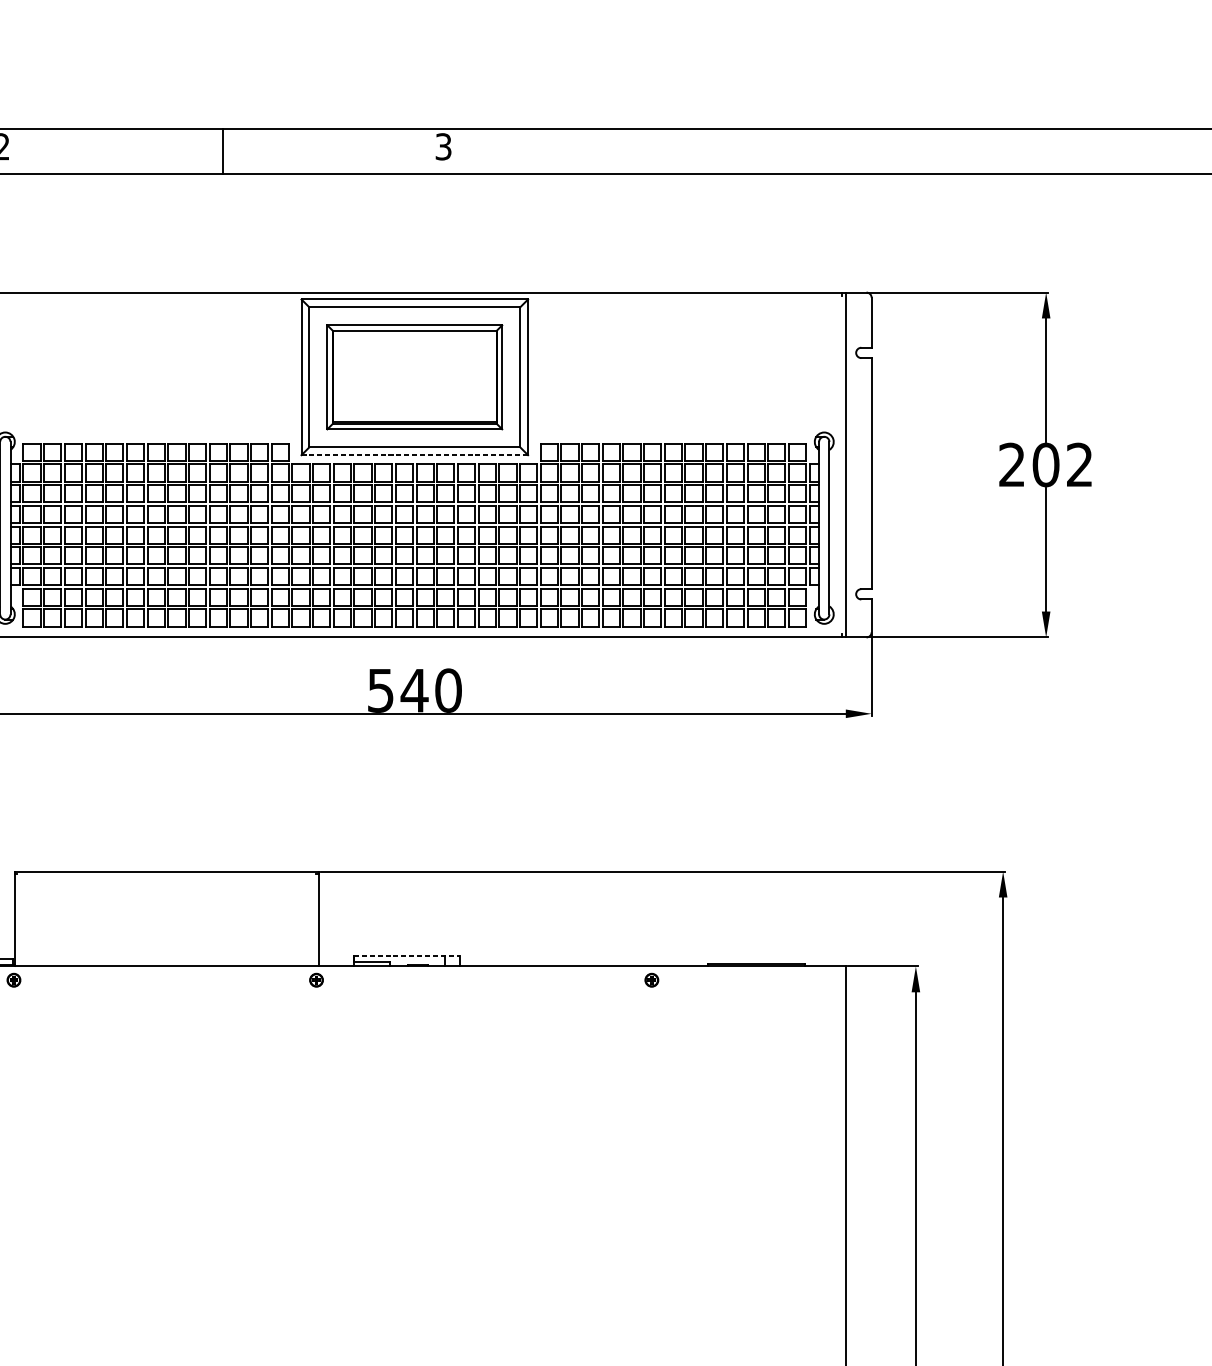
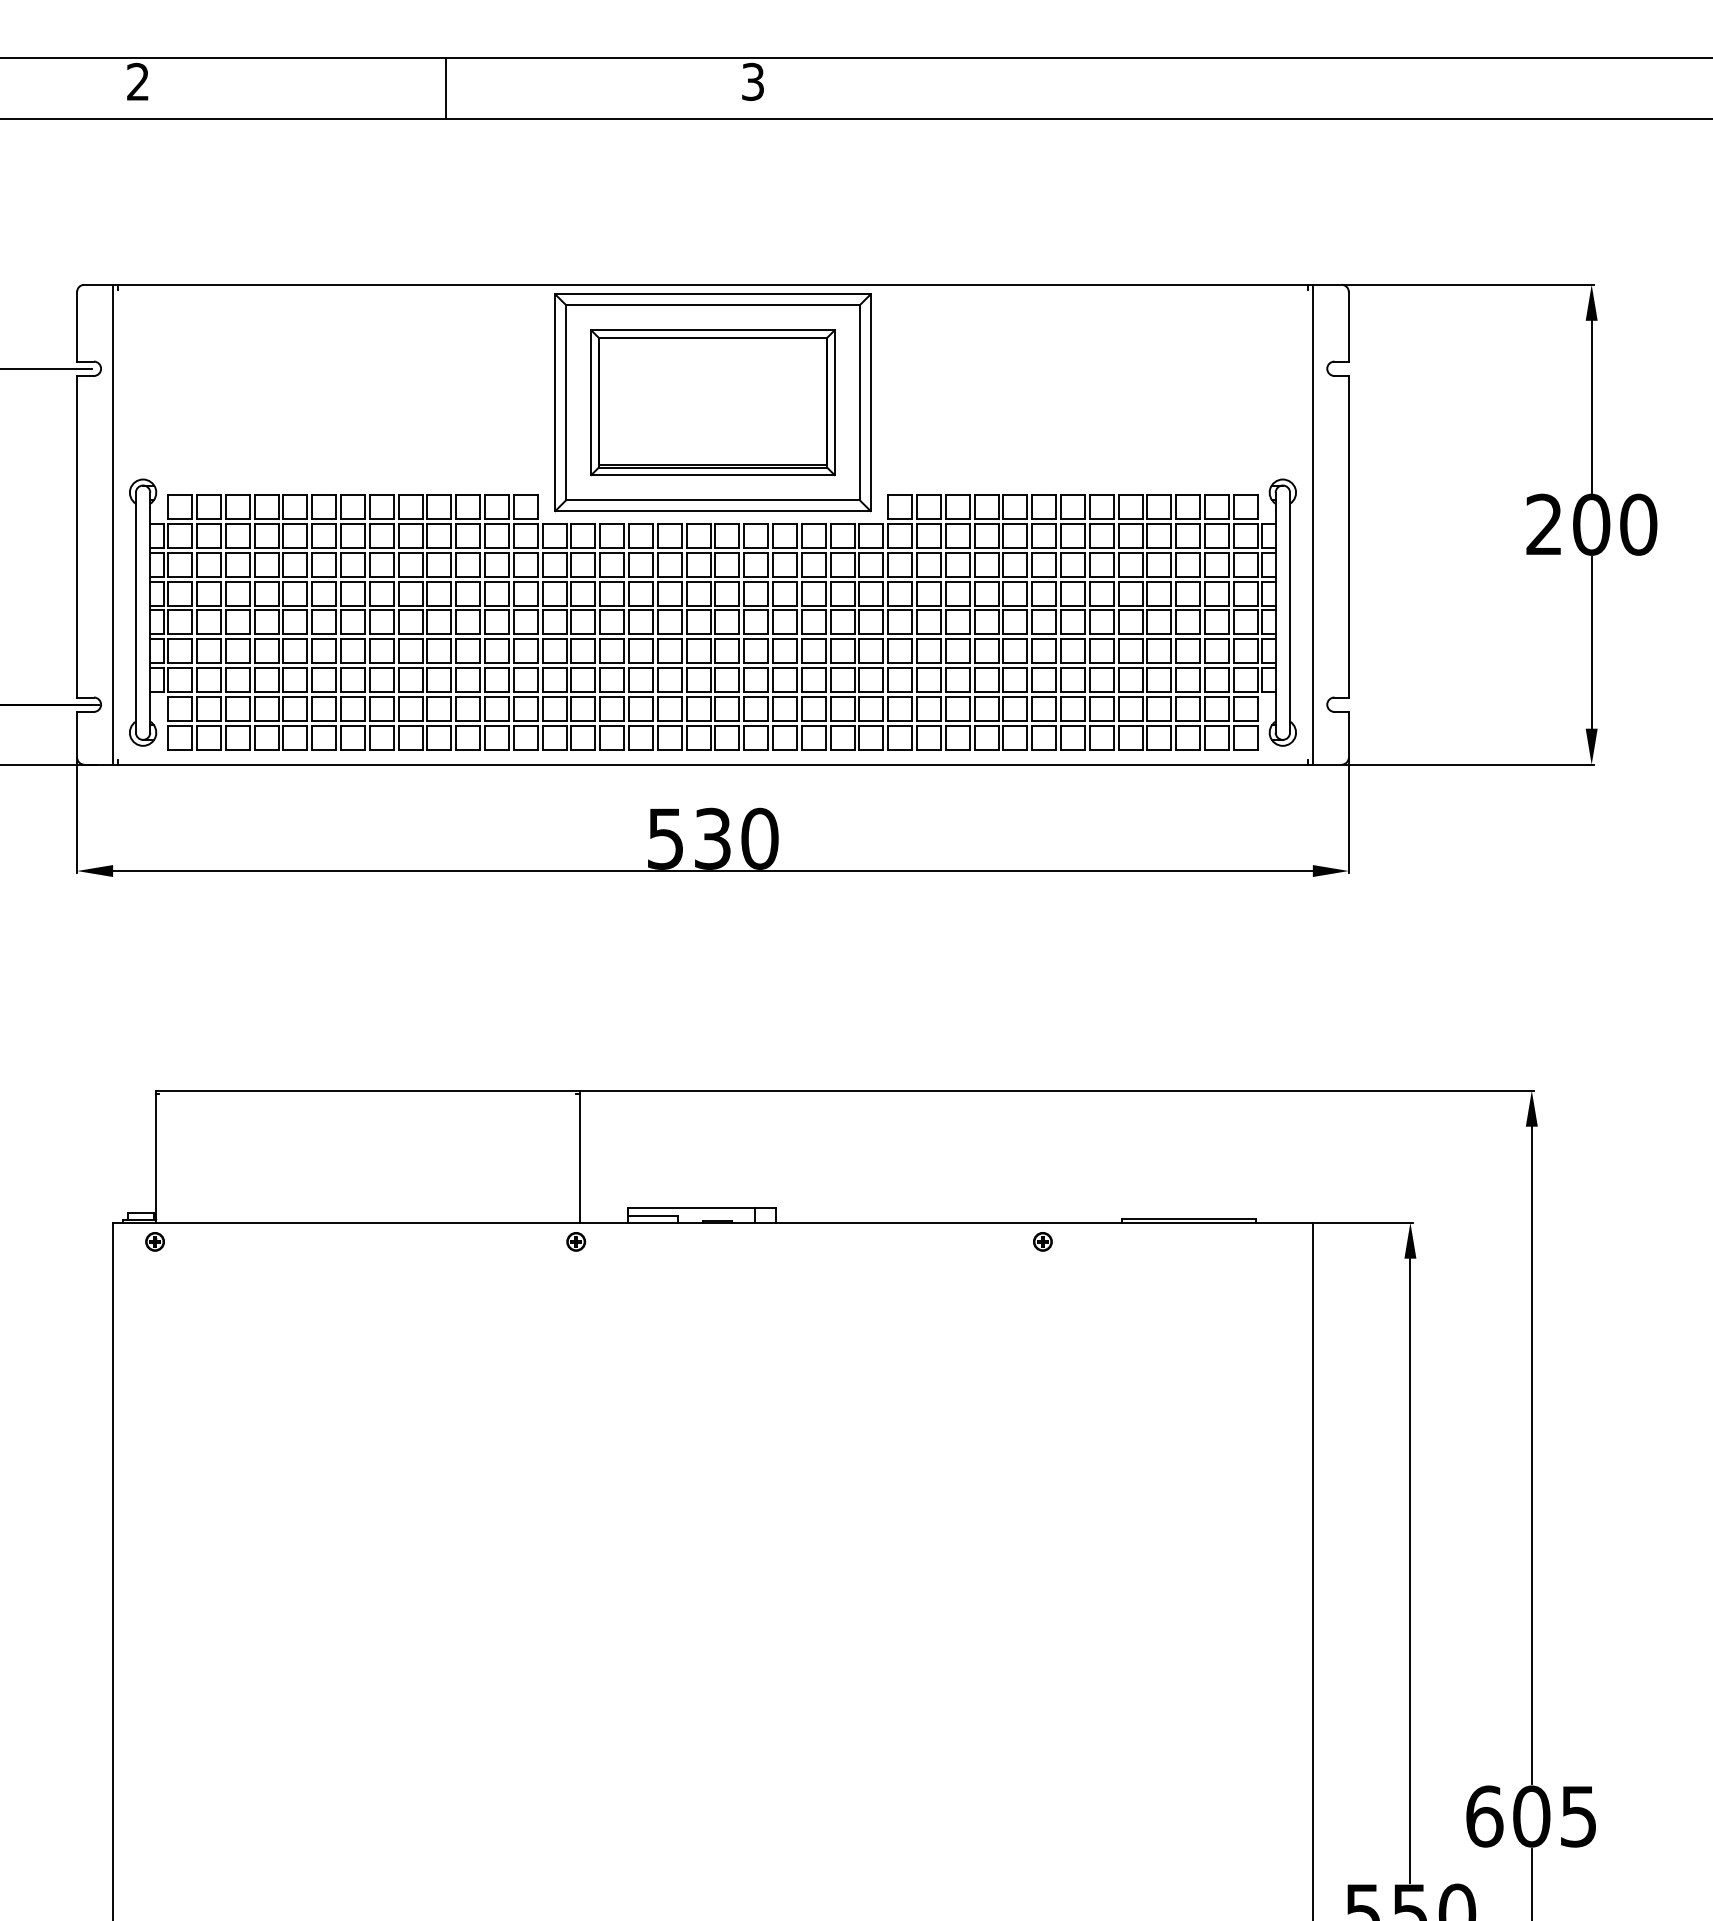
line: (414, 455) -> (712, 511), dashed -> solid
text: (1079, 464) -> (1638, 524), 202 -> 200
text: (414, 690) -> (712, 838), 540 -> 530
line: (407, 956) -> (702, 1208), dashed -> solid

